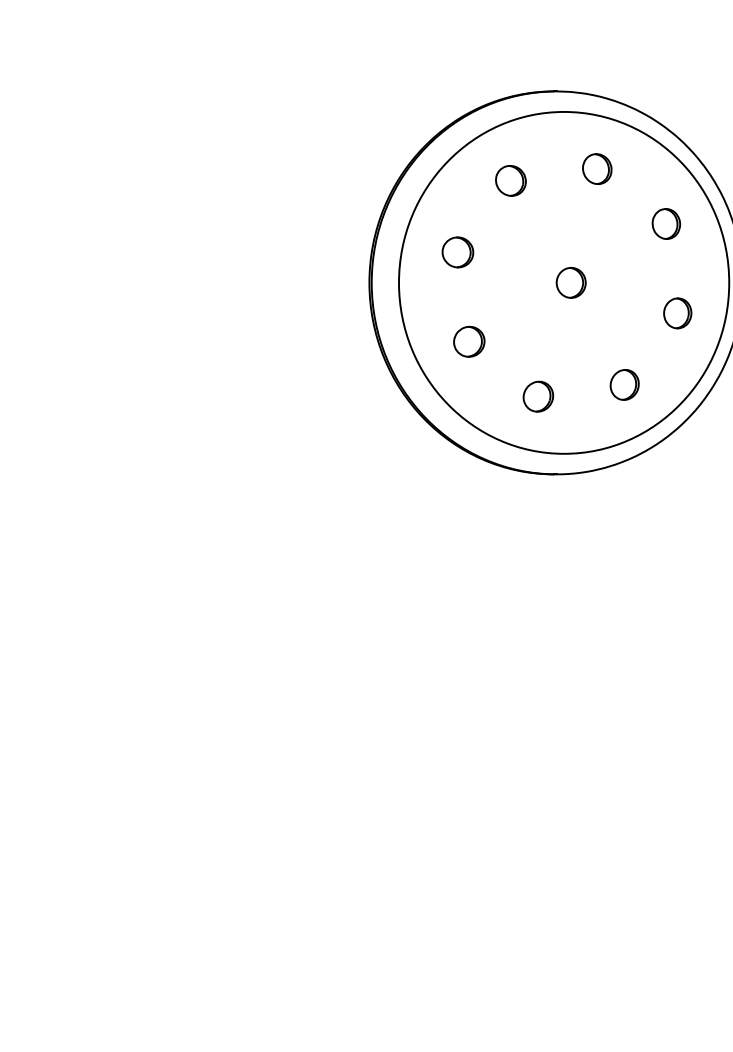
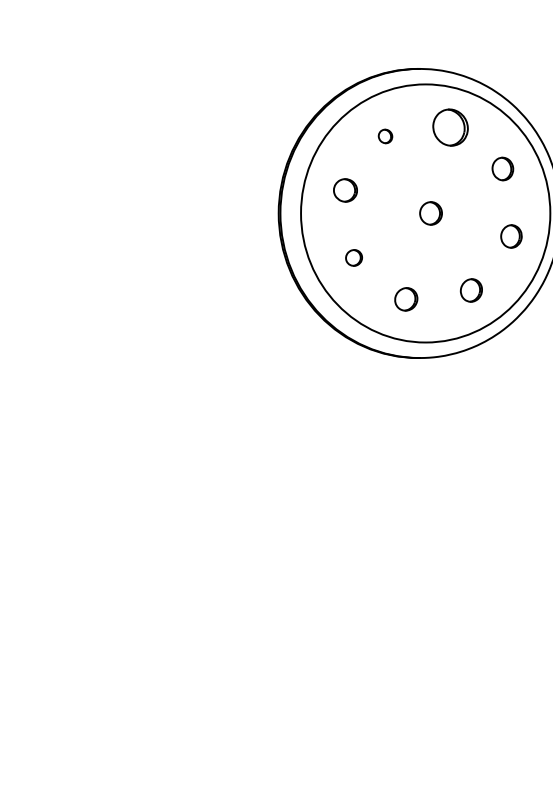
part: (596, 169) -> (450, 127), size x1.6
part: (510, 180) -> (385, 136), size x0.6
part: (468, 341) -> (353, 257), size x0.7

